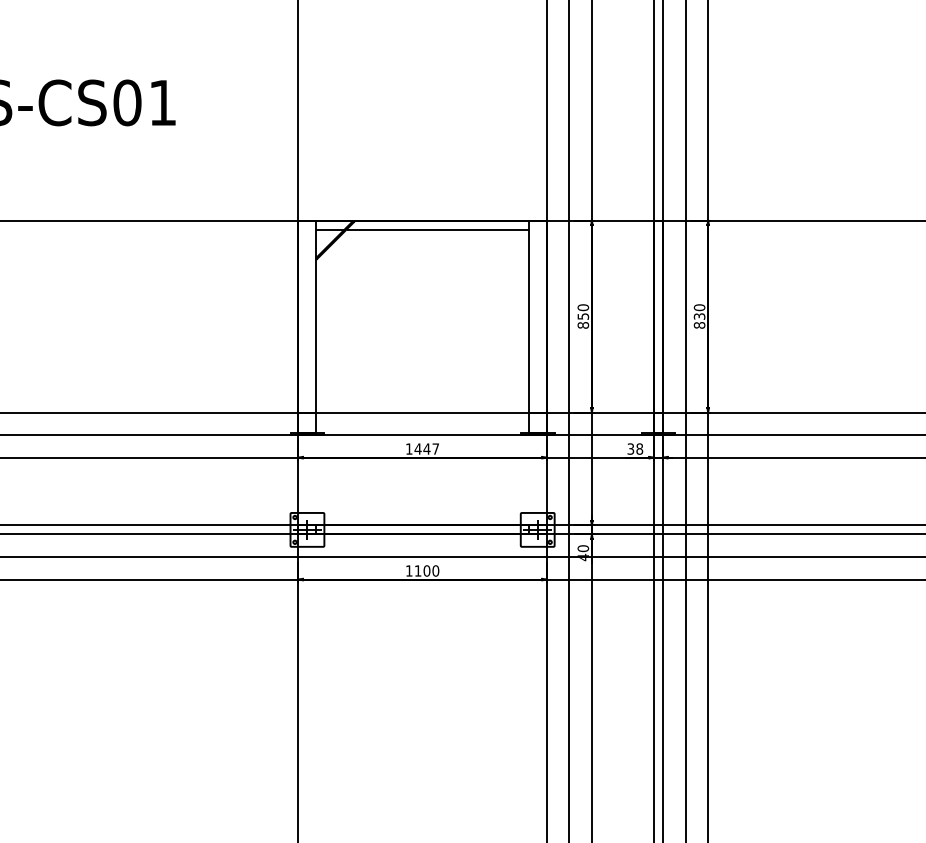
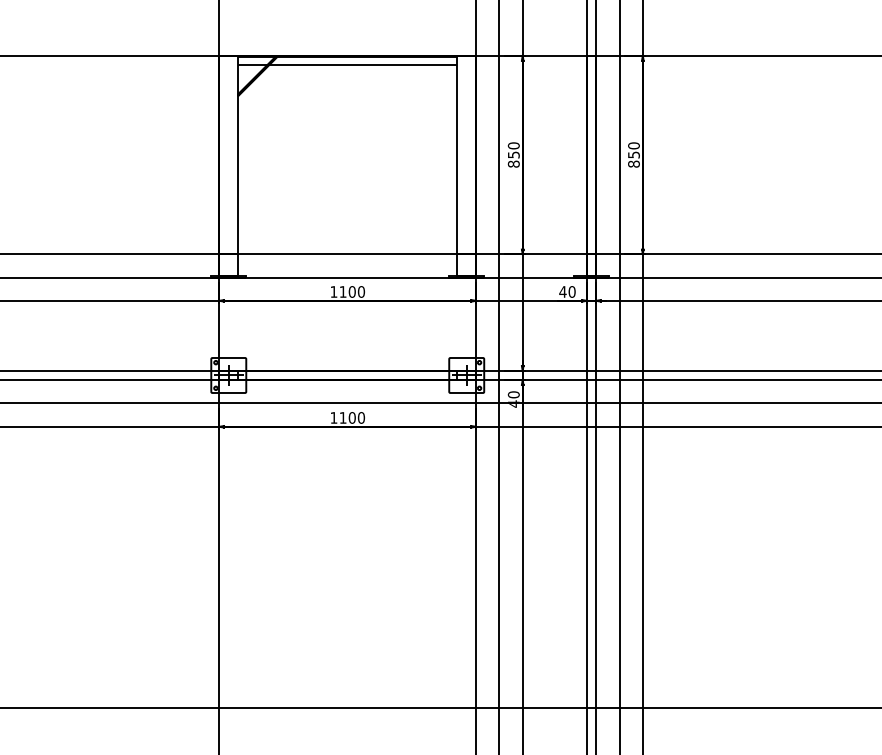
text: (698, 316) -> (632, 154), 830 -> 850
text: (426, 448) -> (351, 291), 1447 -> 1100
text: (635, 448) -> (567, 291), 38 -> 40

